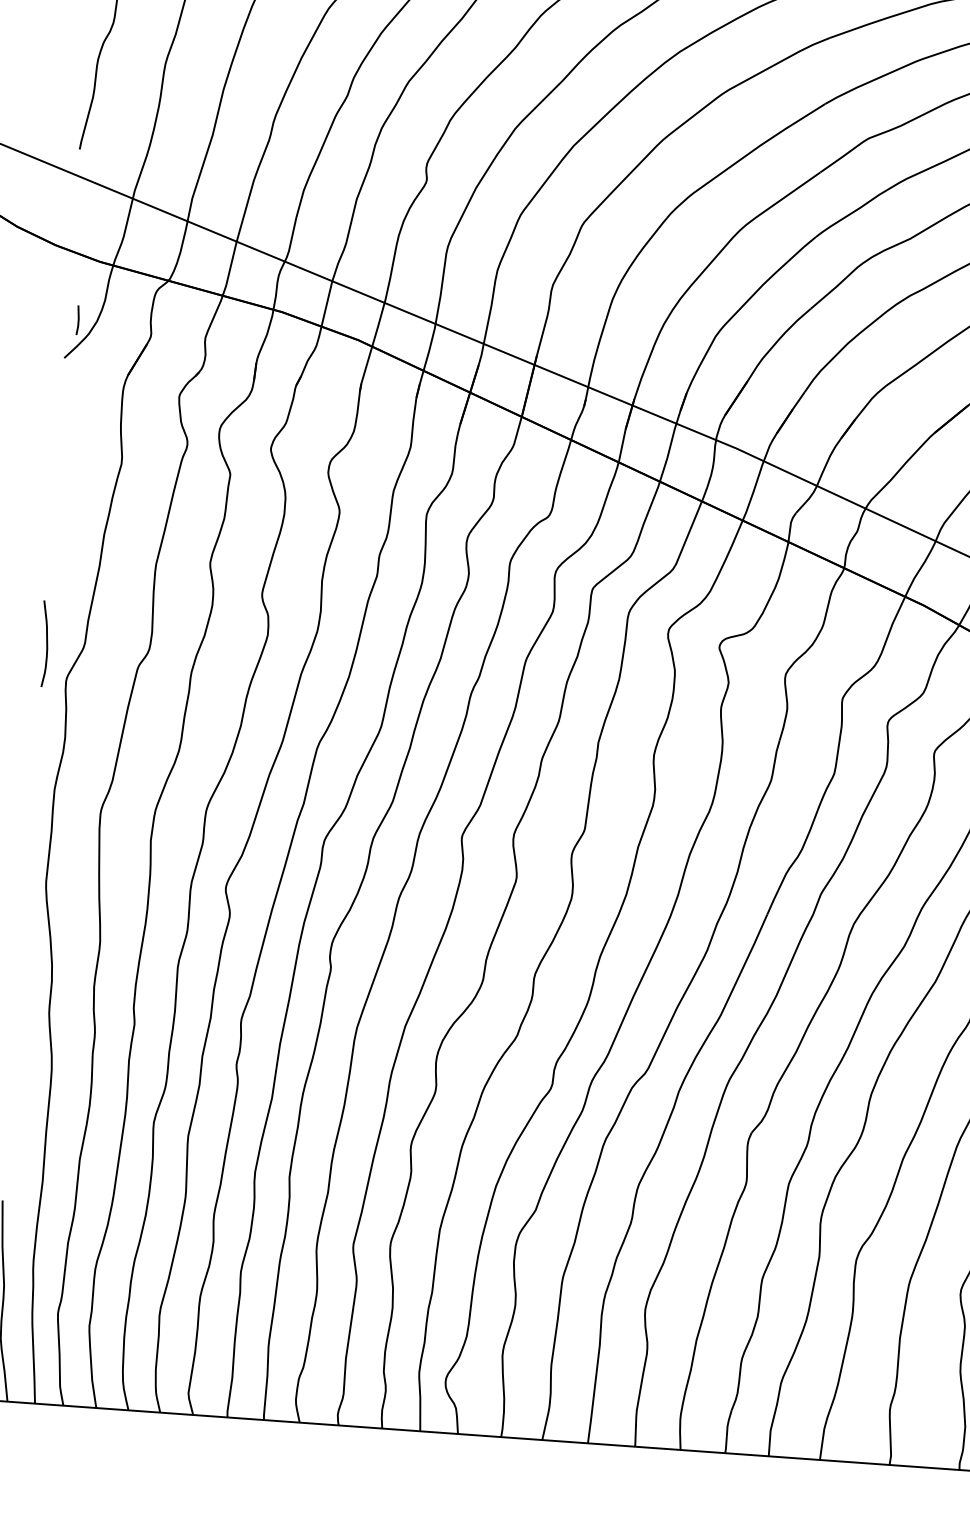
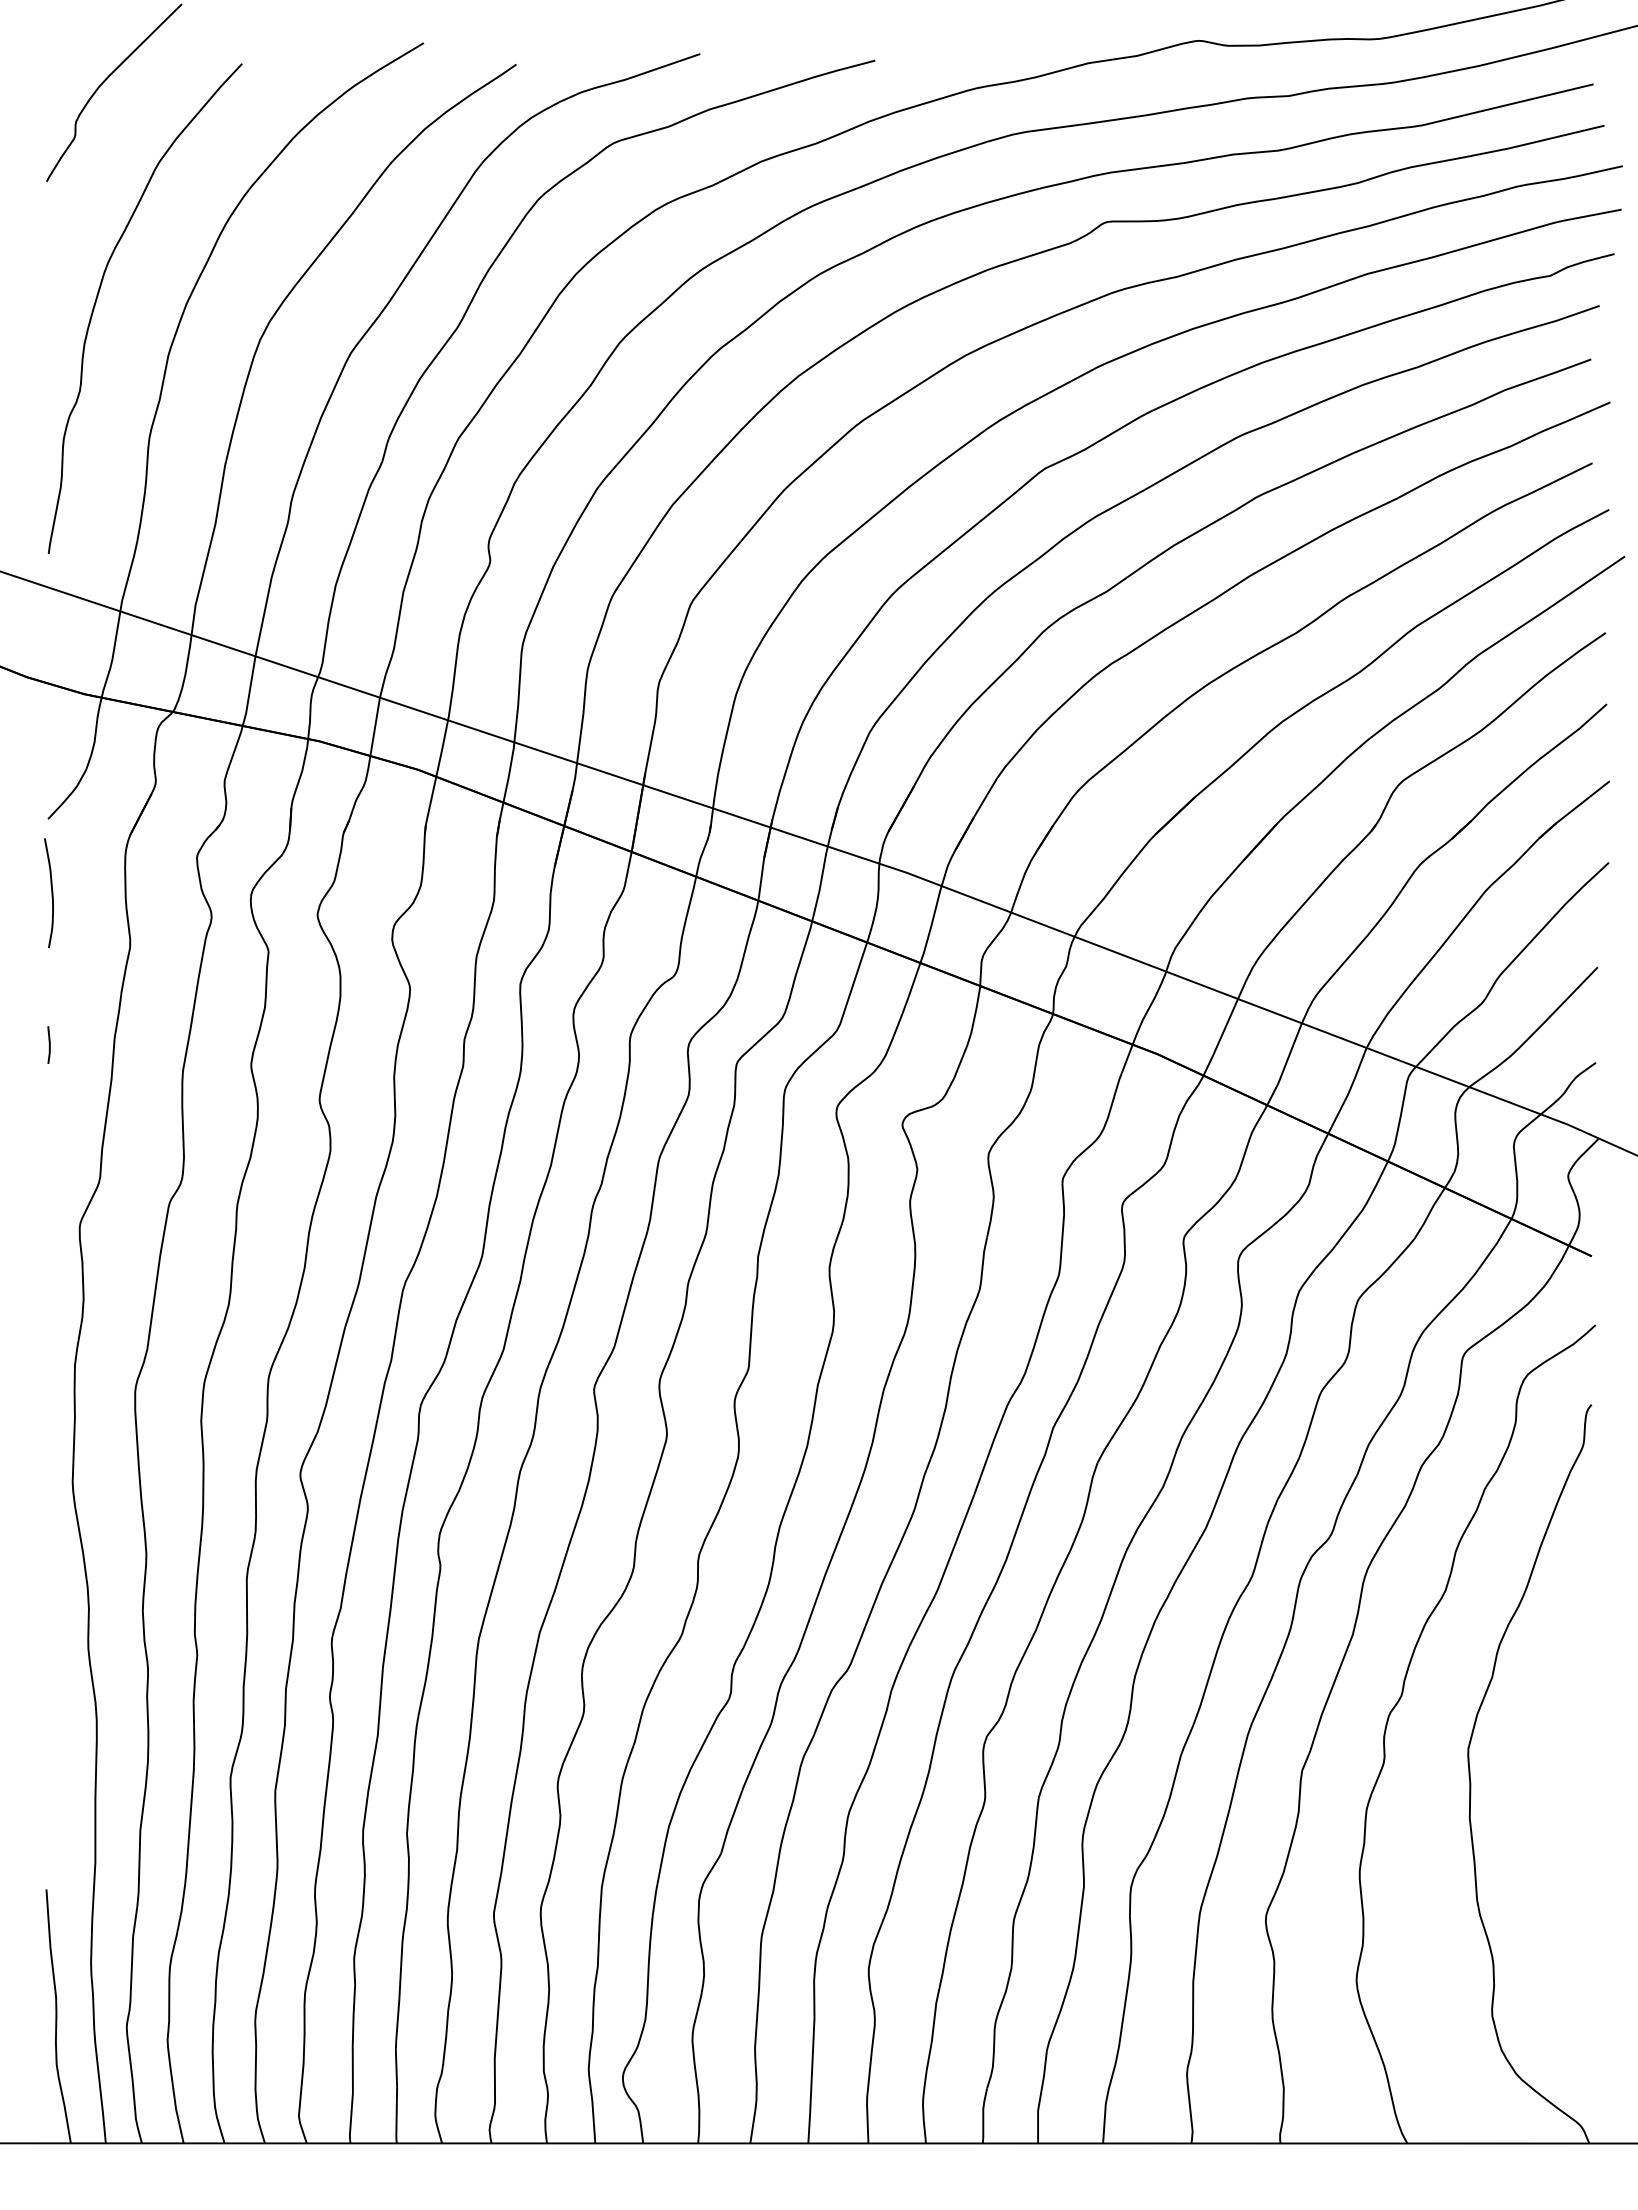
line: (78, 319) -> (49, 1044), moved
curve: (46, 643) -> (51, 892), moved

